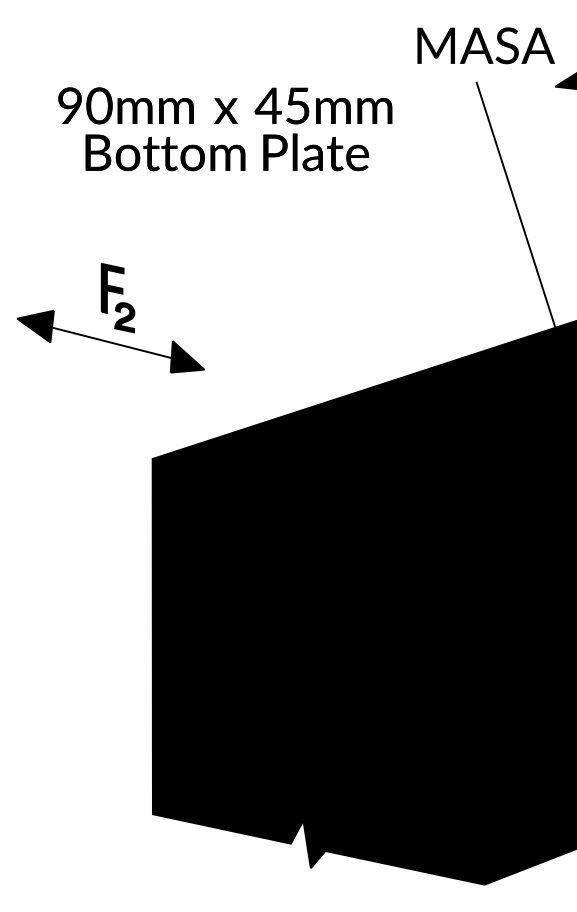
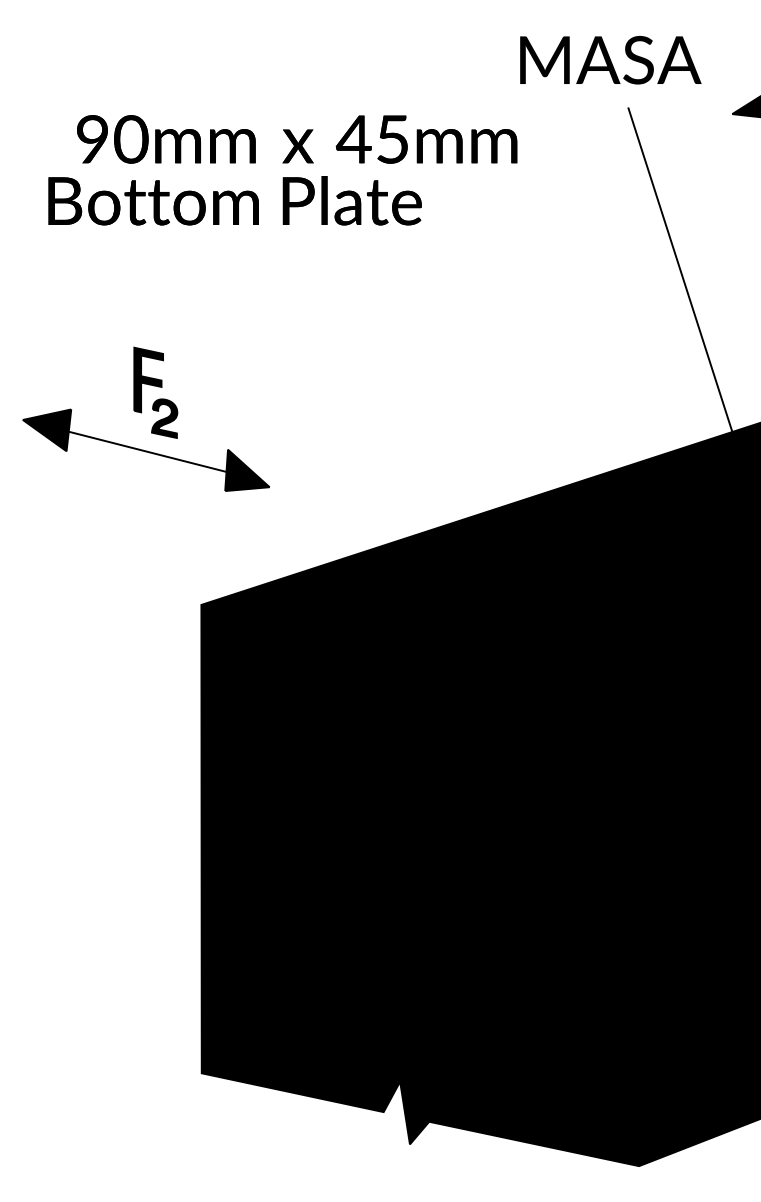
text: (485, 45) -> (609, 59), moved
text: (226, 152) -> (234, 200), moved

